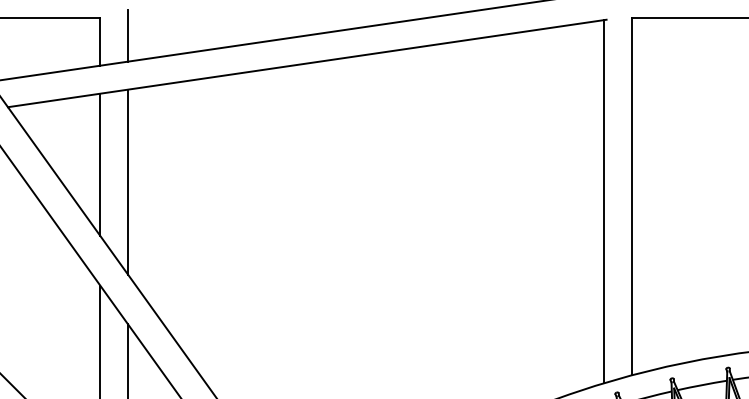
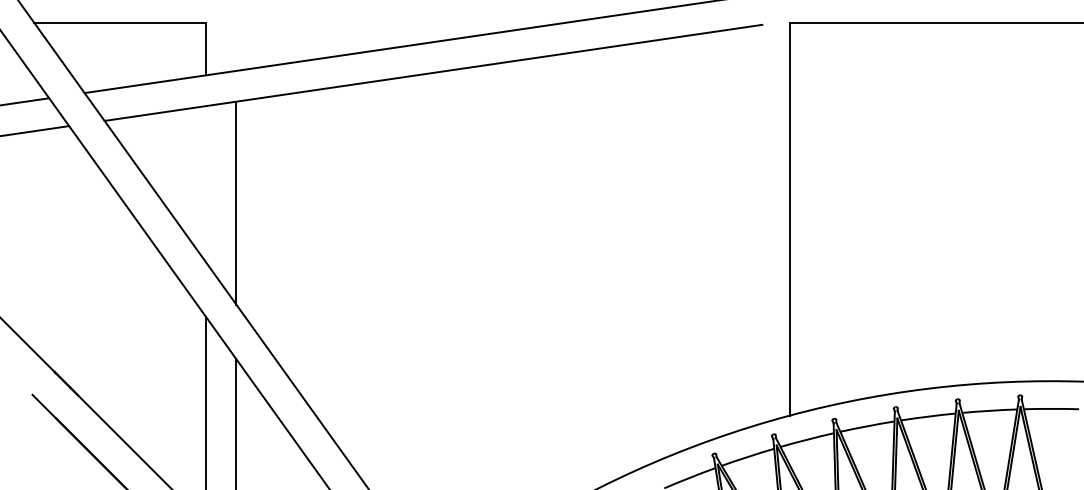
line: (128, 34) -> (236, 41), removed
line: (100, 165) -> (206, 184), removed
line: (604, 201) -> (759, 224), removed

